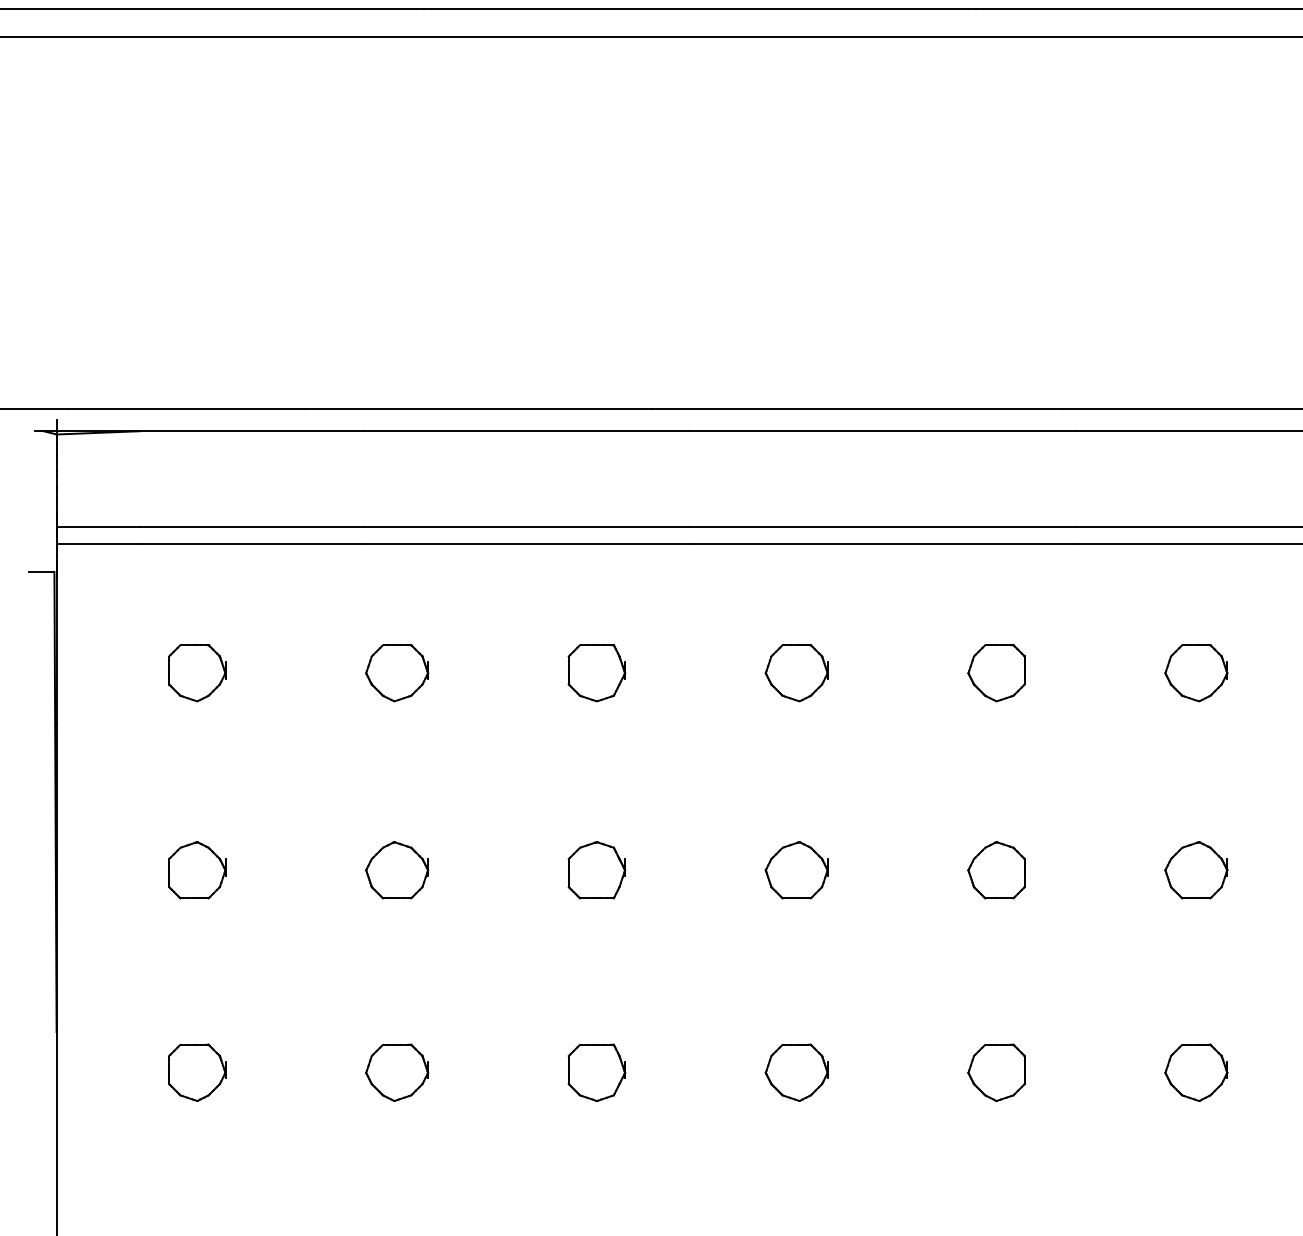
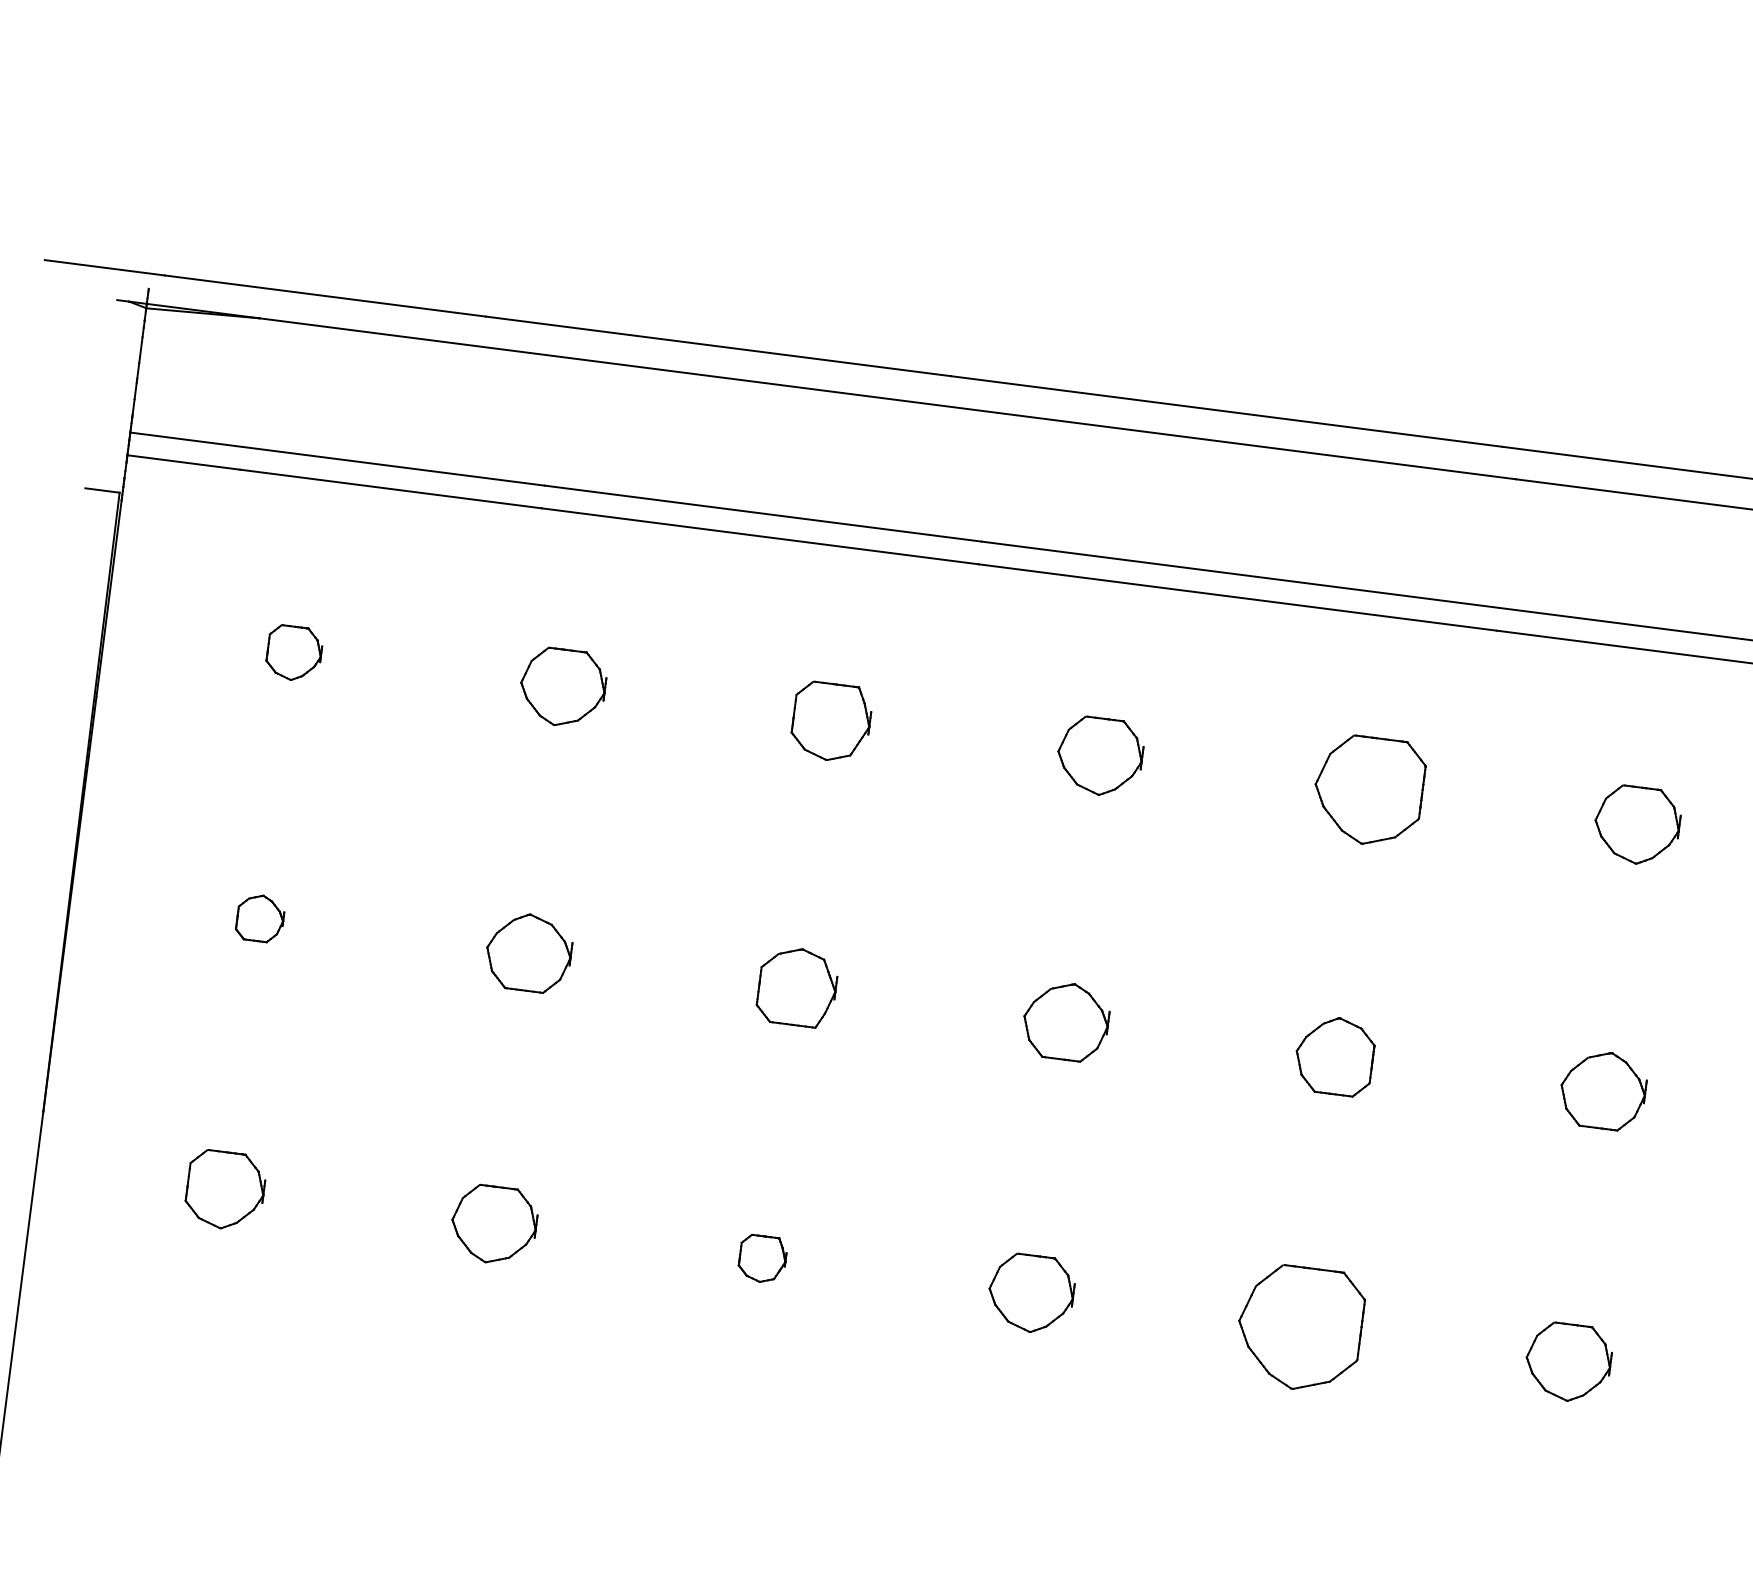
part: (197, 673) -> (294, 653), size x0.7
part: (996, 673) -> (1368, 791), size x1.4
part: (197, 870) -> (260, 918), size x0.6
part: (596, 1072) -> (762, 1258), size x0.6
part: (996, 1072) -> (1299, 1327), size x1.6

